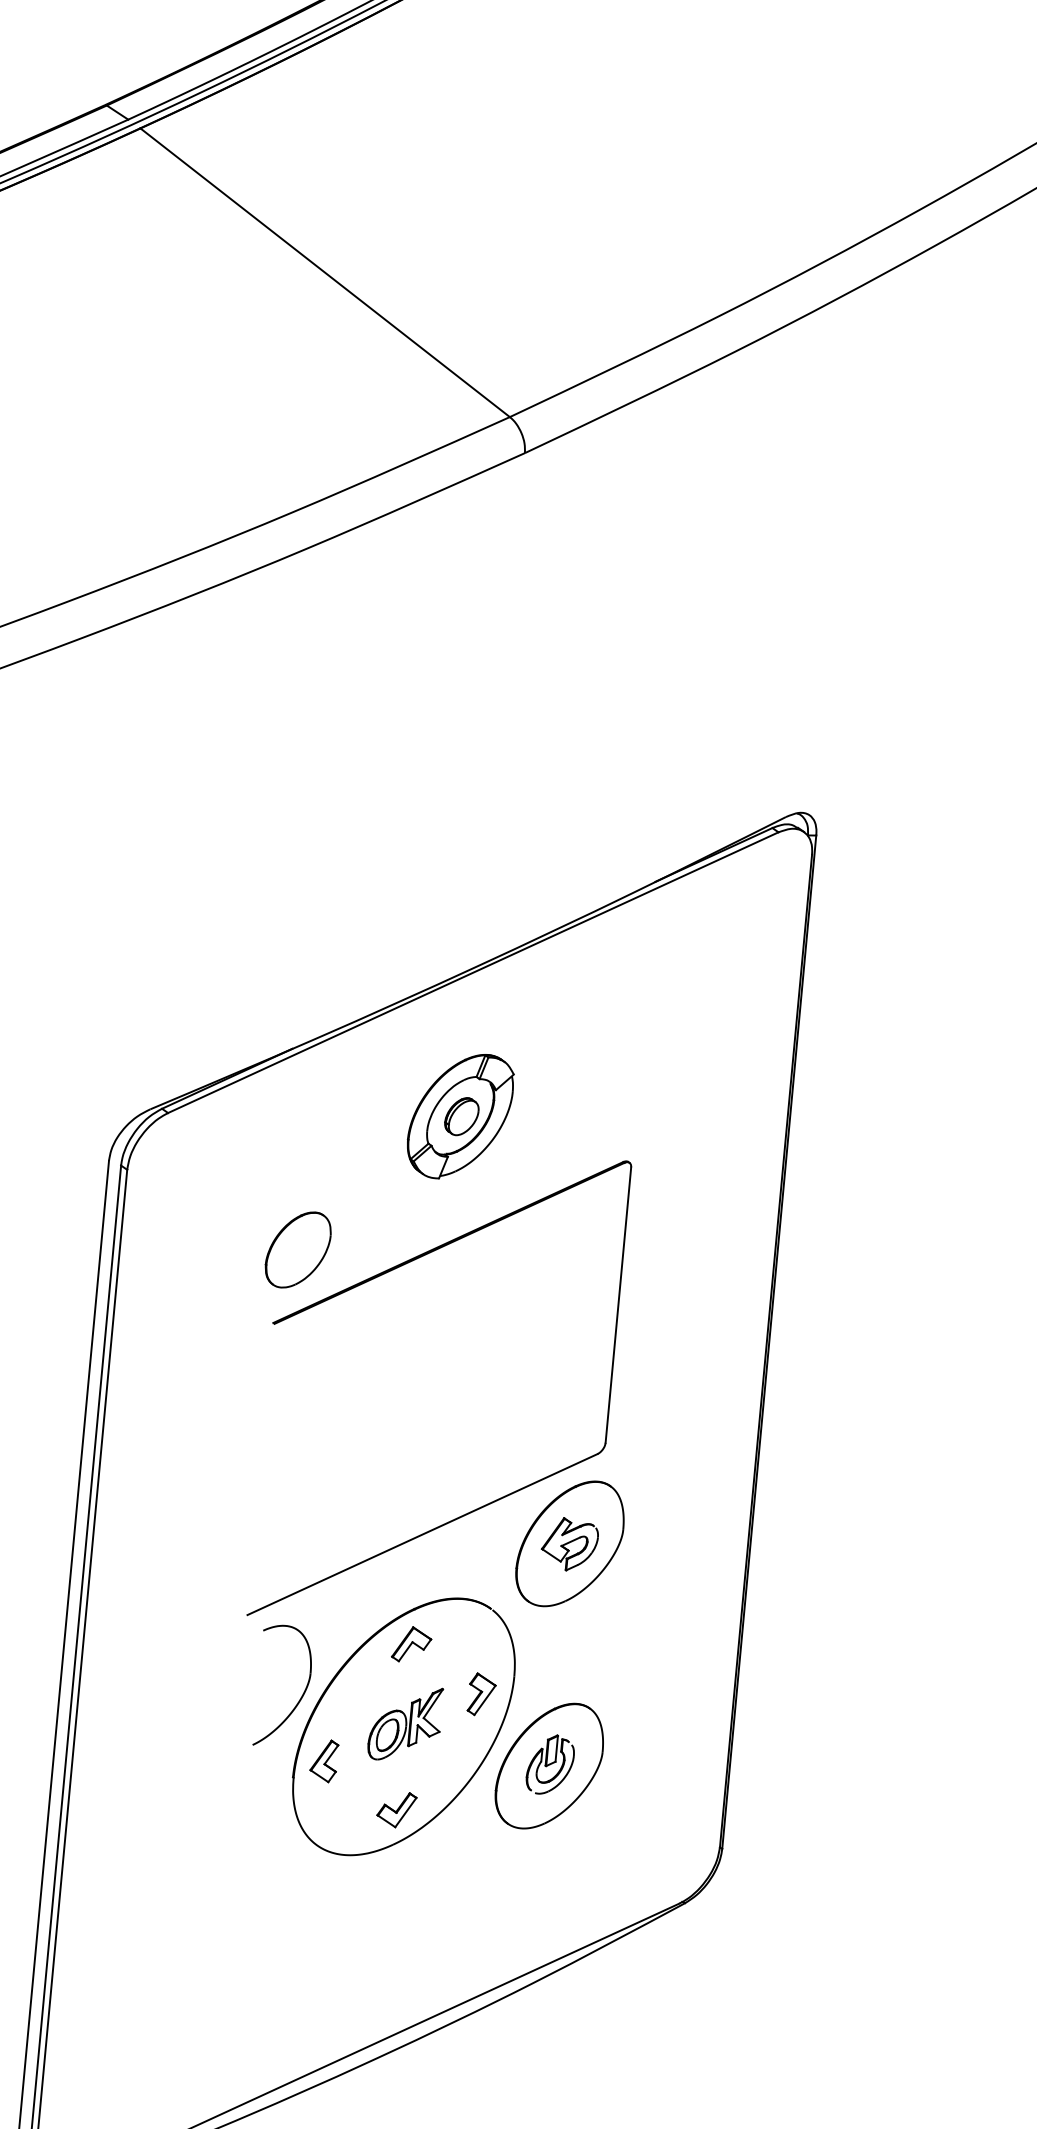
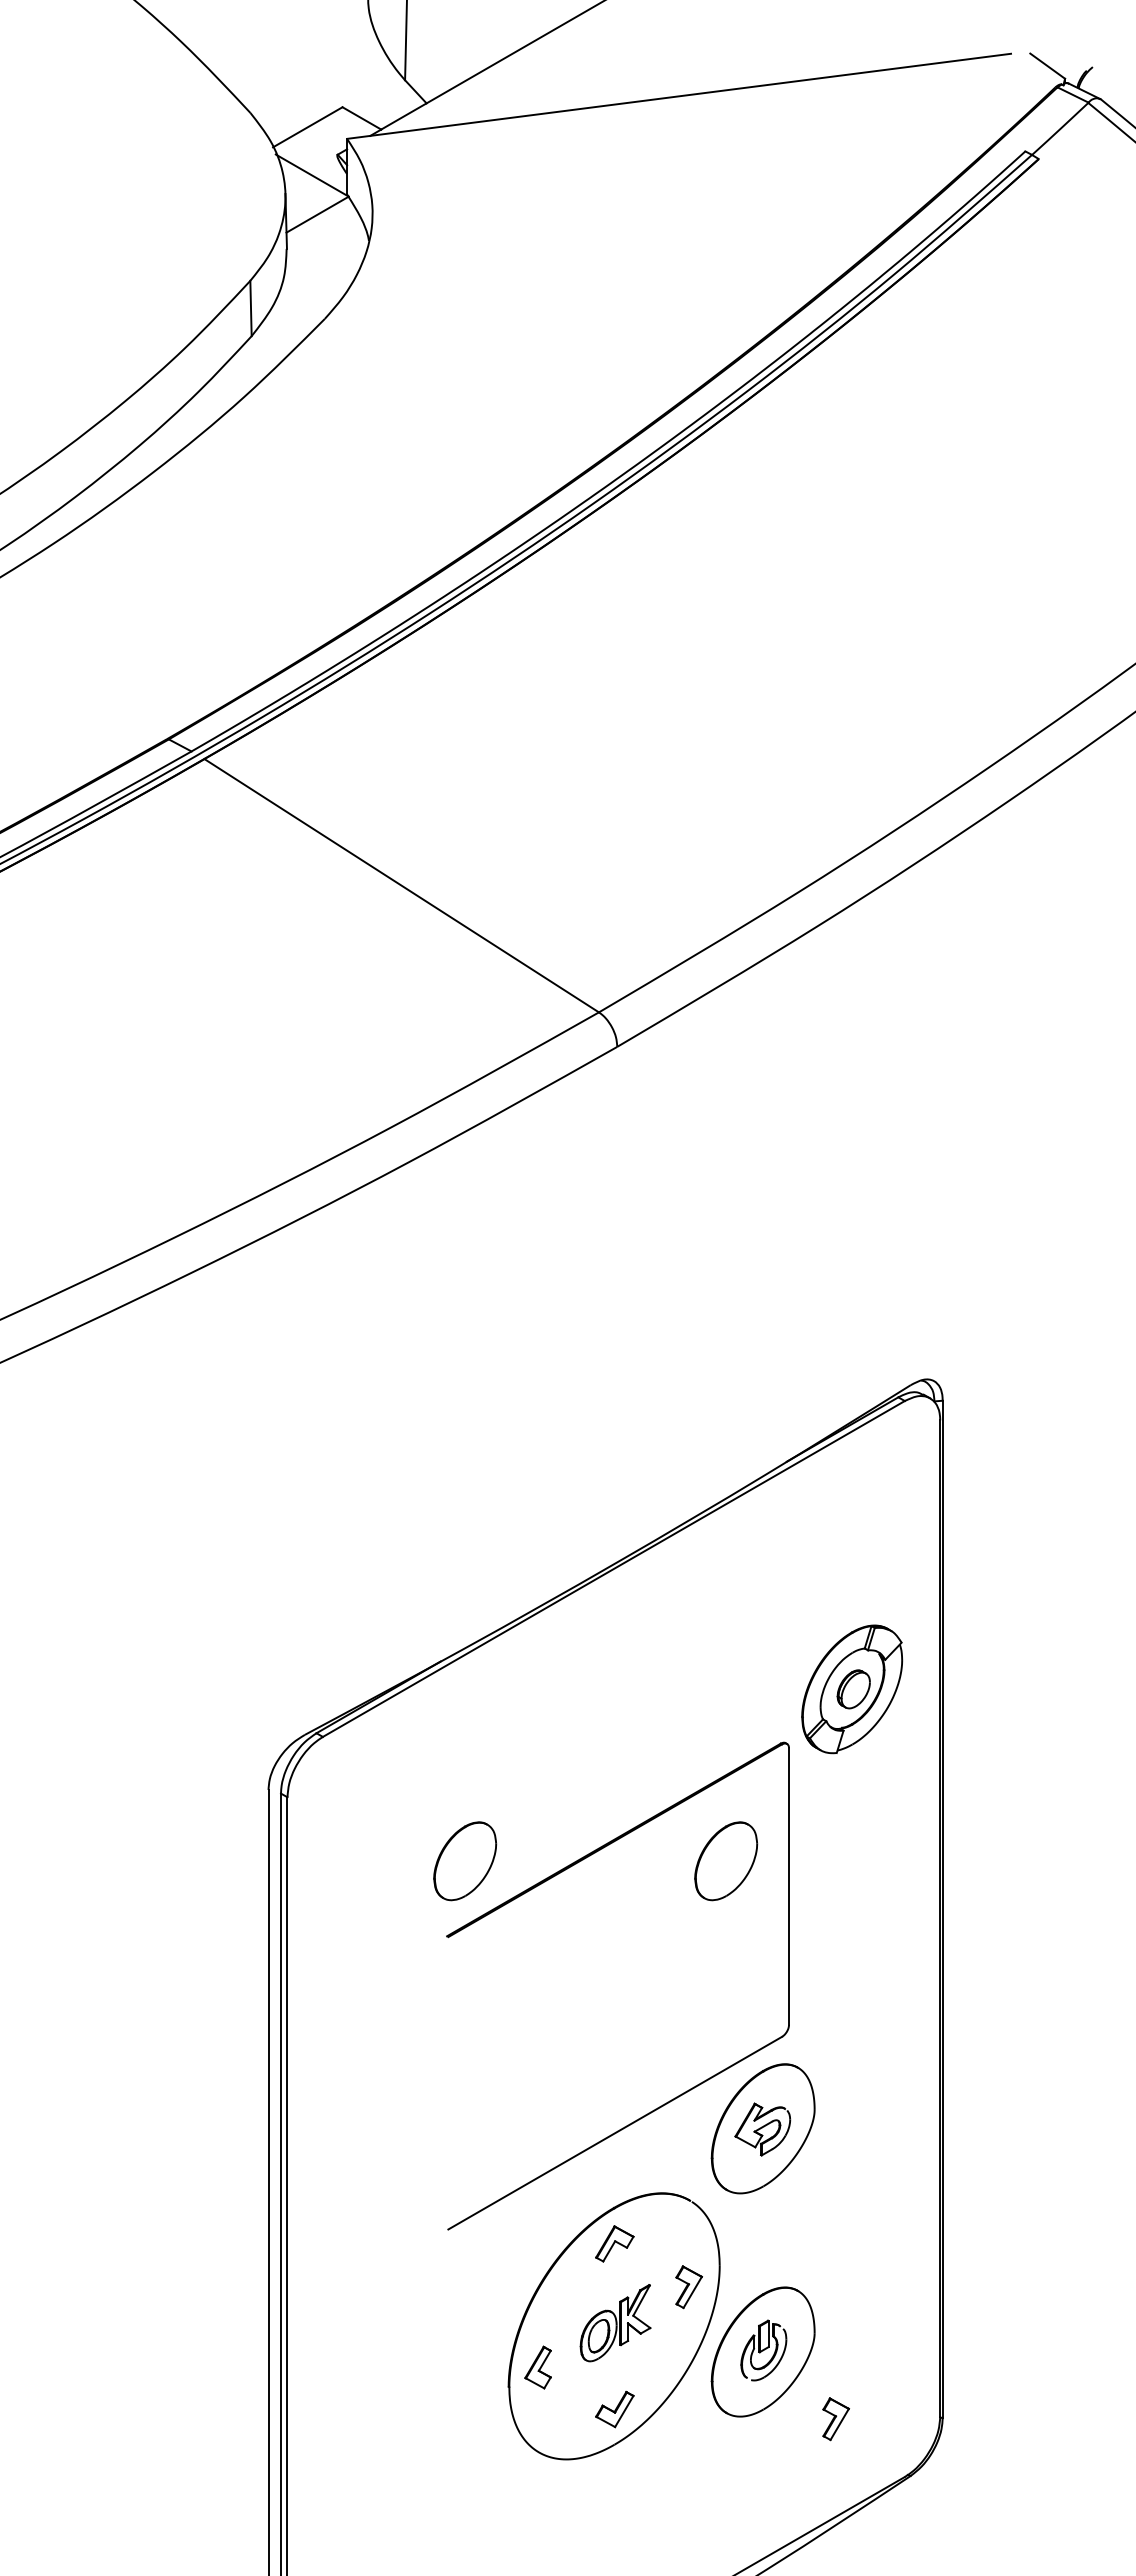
part: (460, 1116) -> (852, 1689), moved
part: (558, 1274) -> (726, 1861), added
part: (302, 1693) -> (510, 2302), removed
part: (615, 1840) -> (835, 2419), added

